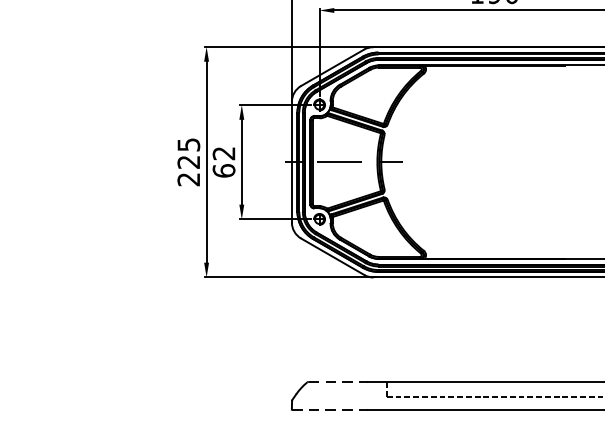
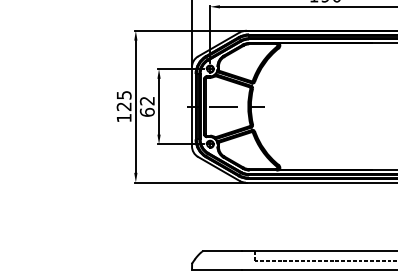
text: (187, 180) -> (123, 118), 225 -> 125
line: (339, 382) -> (223, 251), dashed -> solid
line: (330, 409) -> (217, 269), dashed -> solid

